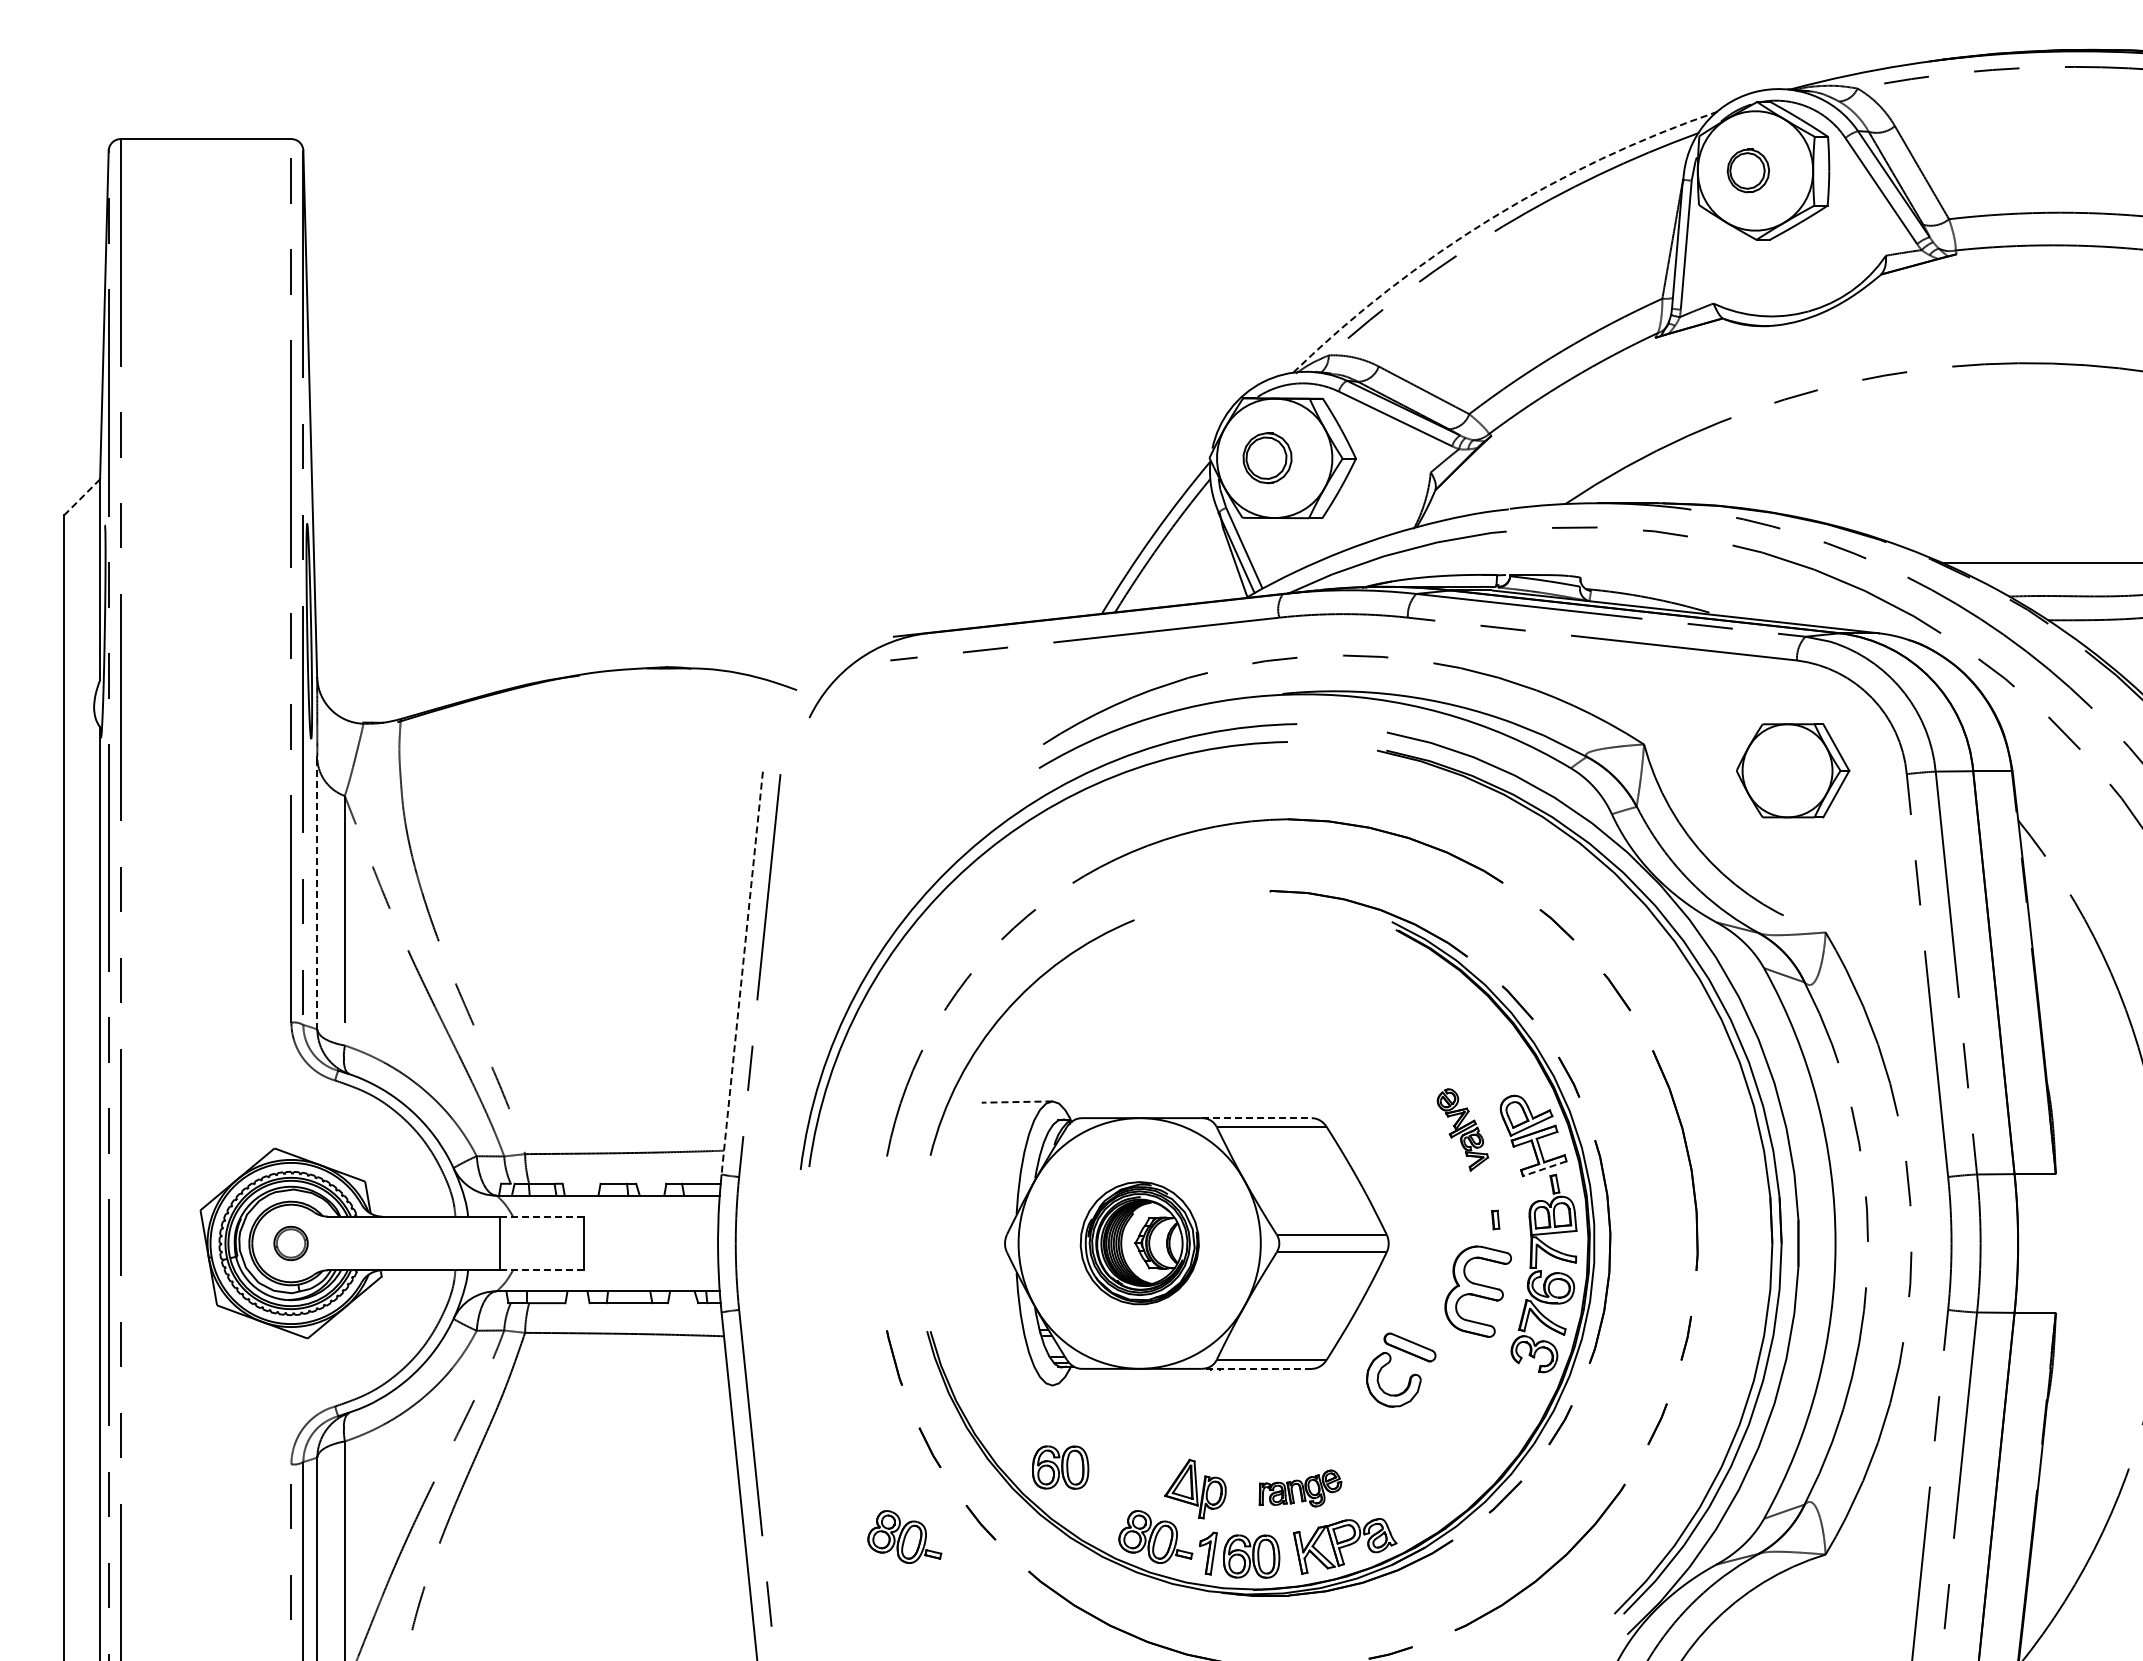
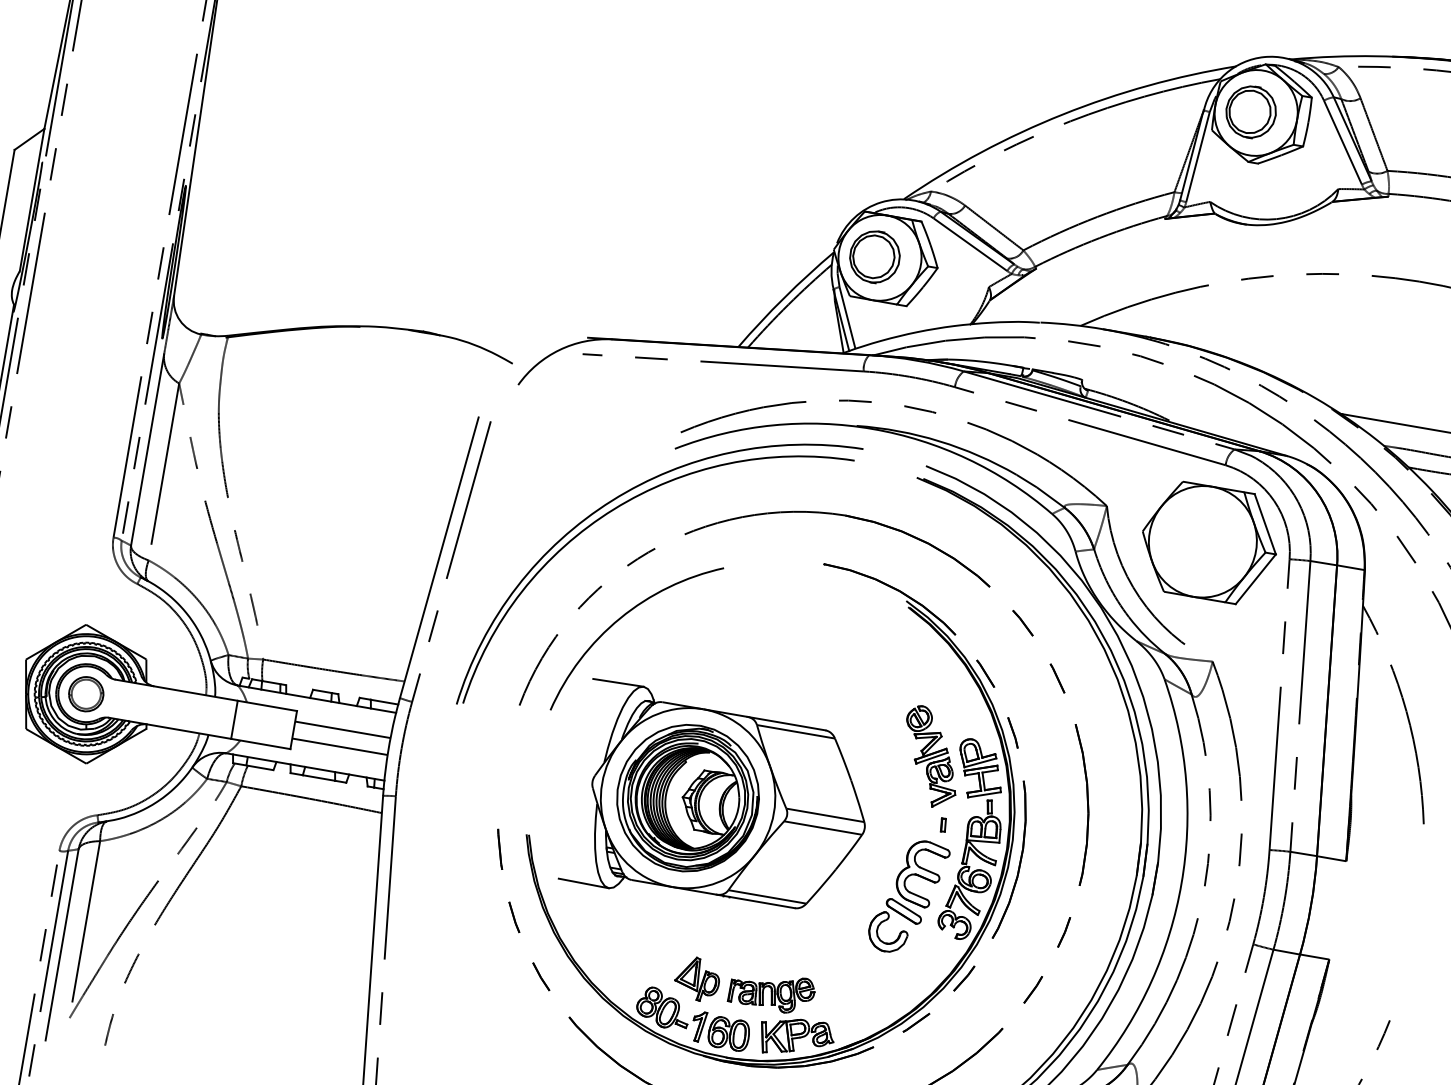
part: (1748, 170) -> (1251, 111), size x1.67
arc: (1491, 218) -> (1063, 114), dashed -> solid
part: (1267, 457) -> (875, 256), size x1.43
line: (81, 497) -> (28, 139), dashed -> solid
part: (1792, 770) -> (1208, 542), size x1.67
line: (317, 894) -> (147, 449), dashed -> solid
line: (742, 973) -> (439, 558), dashed -> solid
line: (1016, 1102) -> (617, 683), dashed -> solid
line: (1256, 1118) -> (786, 723), dashed -> solid
part: (1462, 1129) -> (930, 756), size x1.67
line: (1544, 1168) -> (984, 794), dashed -> solid
line: (541, 1216) -> (267, 705), dashed -> solid
line: (650, 1231) -> (342, 729), added
part: (1139, 1242) -> (688, 797), size x1.67
part: (290, 1243) -> (85, 694), size x1.43
line: (650, 1255) -> (339, 746), added
line: (541, 1270) -> (260, 744), dashed -> solid
line: (1256, 1368) -> (755, 901), dashed -> solid
part: (1409, 1377) -> (899, 932), moved
line: (1016, 1384) -> (583, 883), added
part: (1060, 1467) -> (604, 947), removed
part: (1300, 1488) -> (772, 991), size x1.43
part: (904, 1536) -> (485, 977), removed

